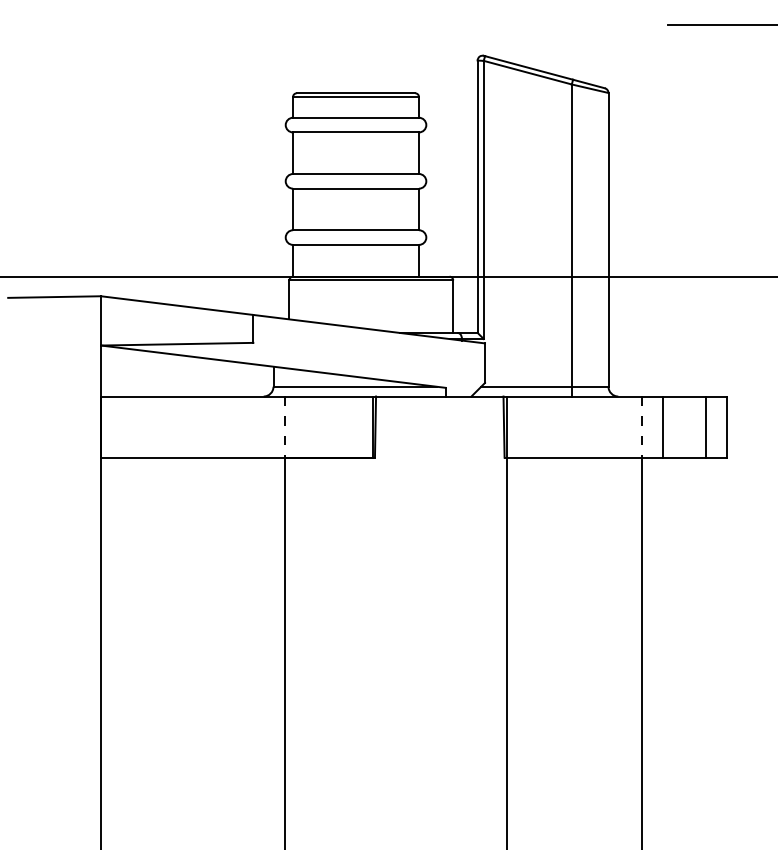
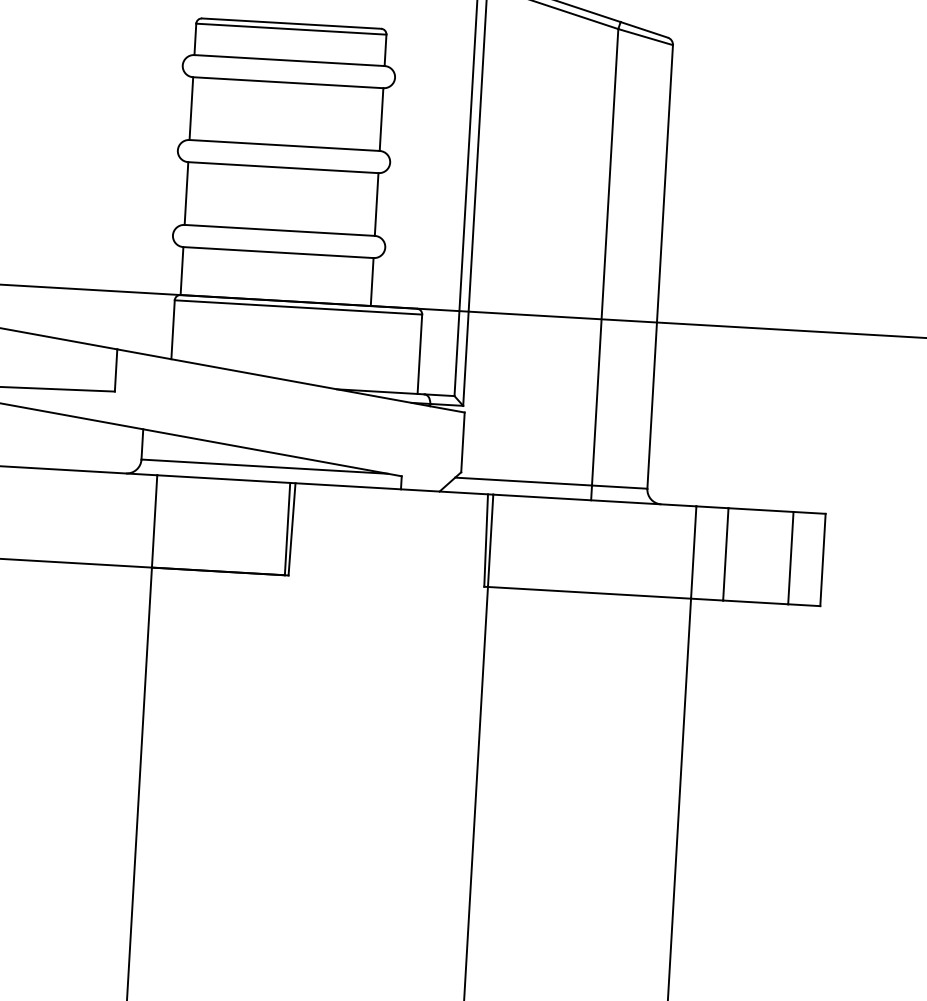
line: (284, 427) -> (154, 522), dashed -> solid
line: (641, 427) -> (693, 553), dashed -> solid

